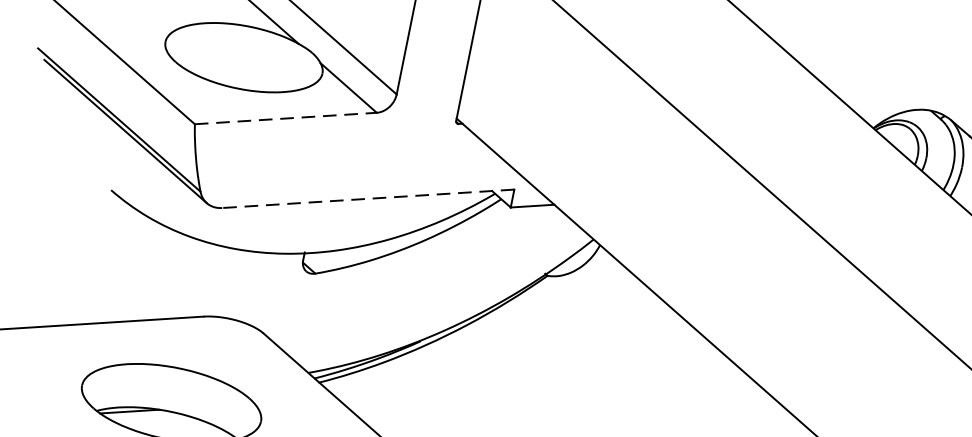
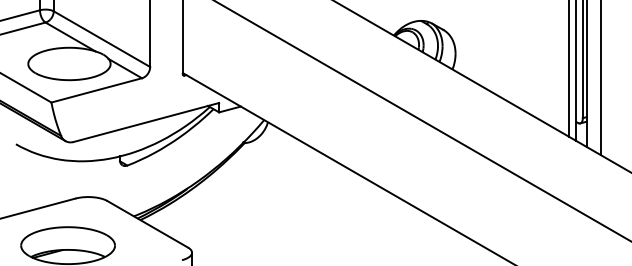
line: (285, 118) -> (96, 90), dashed -> solid
line: (366, 198) -> (145, 122), dashed -> solid

